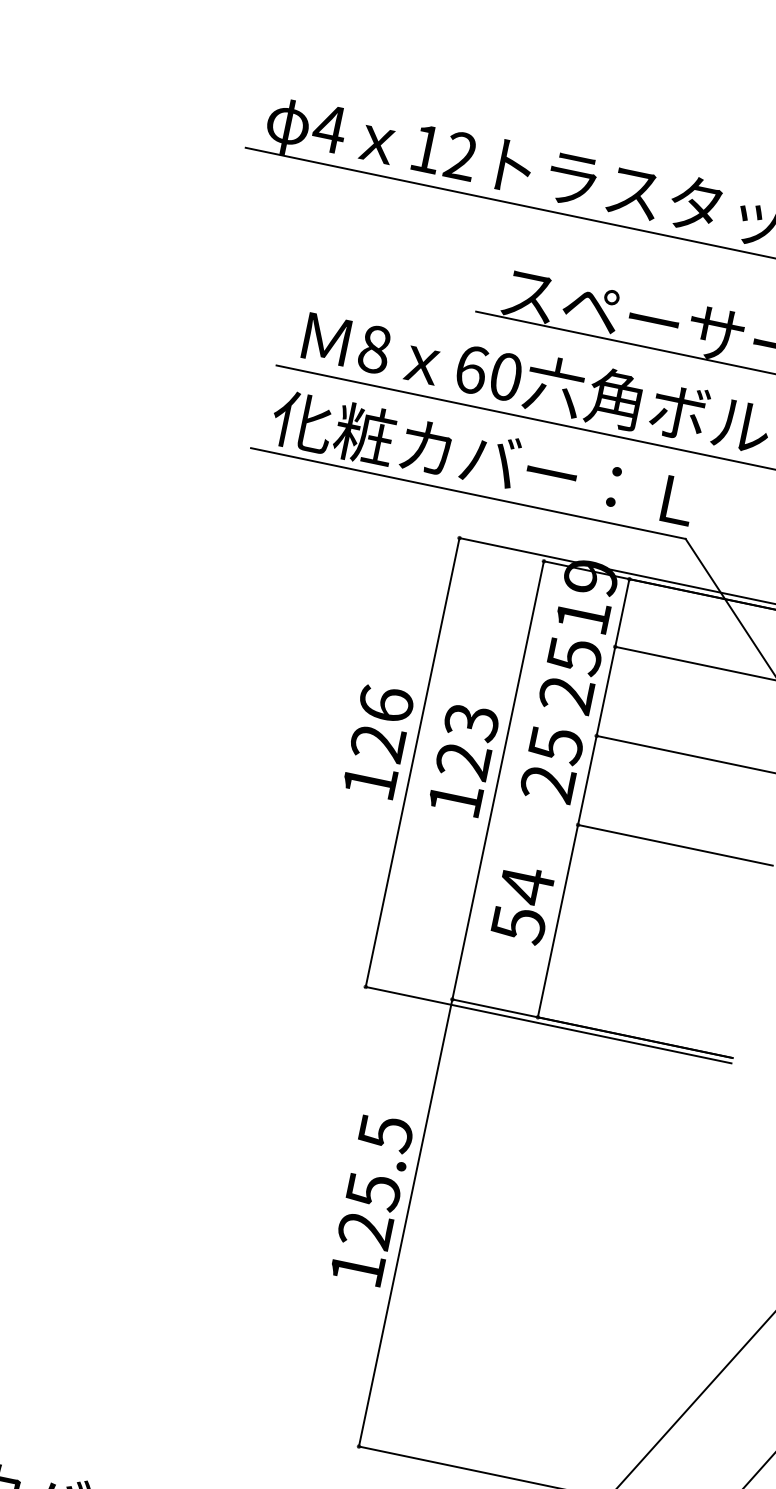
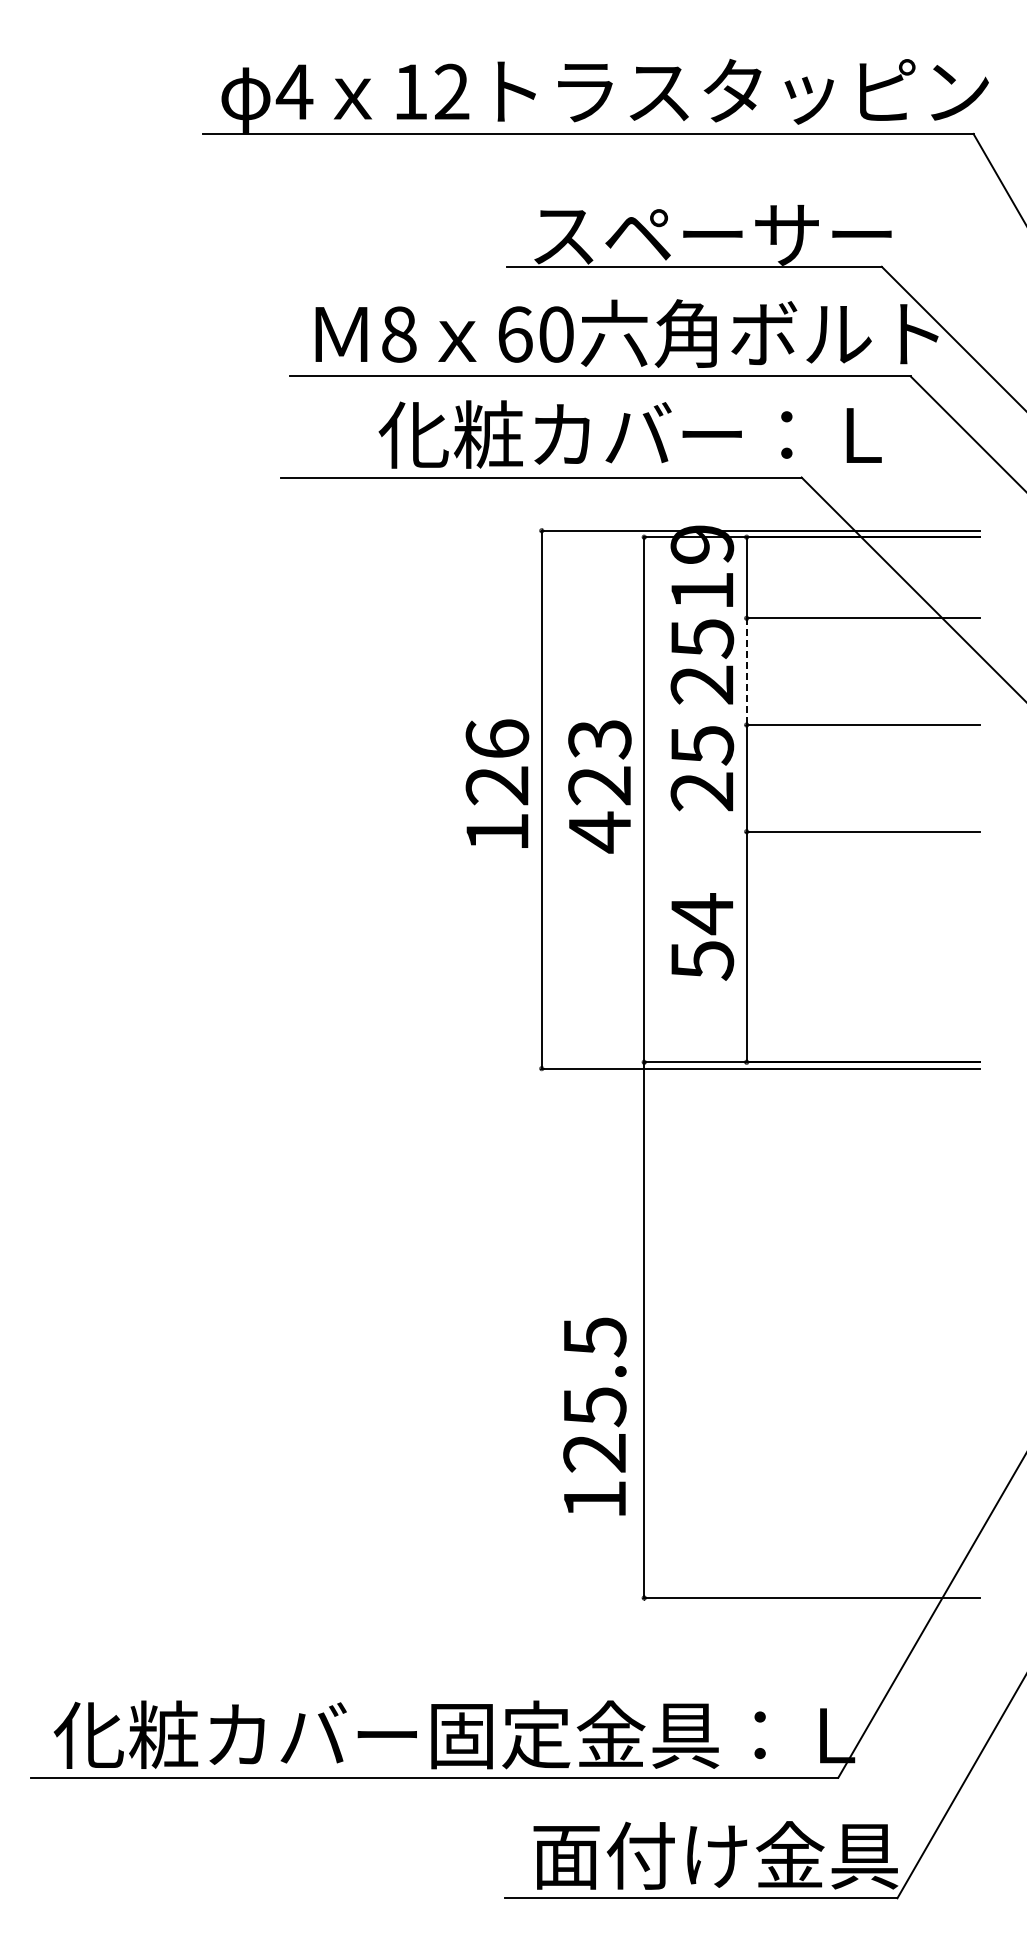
text: (482, 459) -> (629, 434), moved
line: (605, 692) -> (746, 672), solid -> dashed
text: (455, 799) -> (599, 832), 123 -> 423
text: (371, 1199) -> (594, 1416), moved

